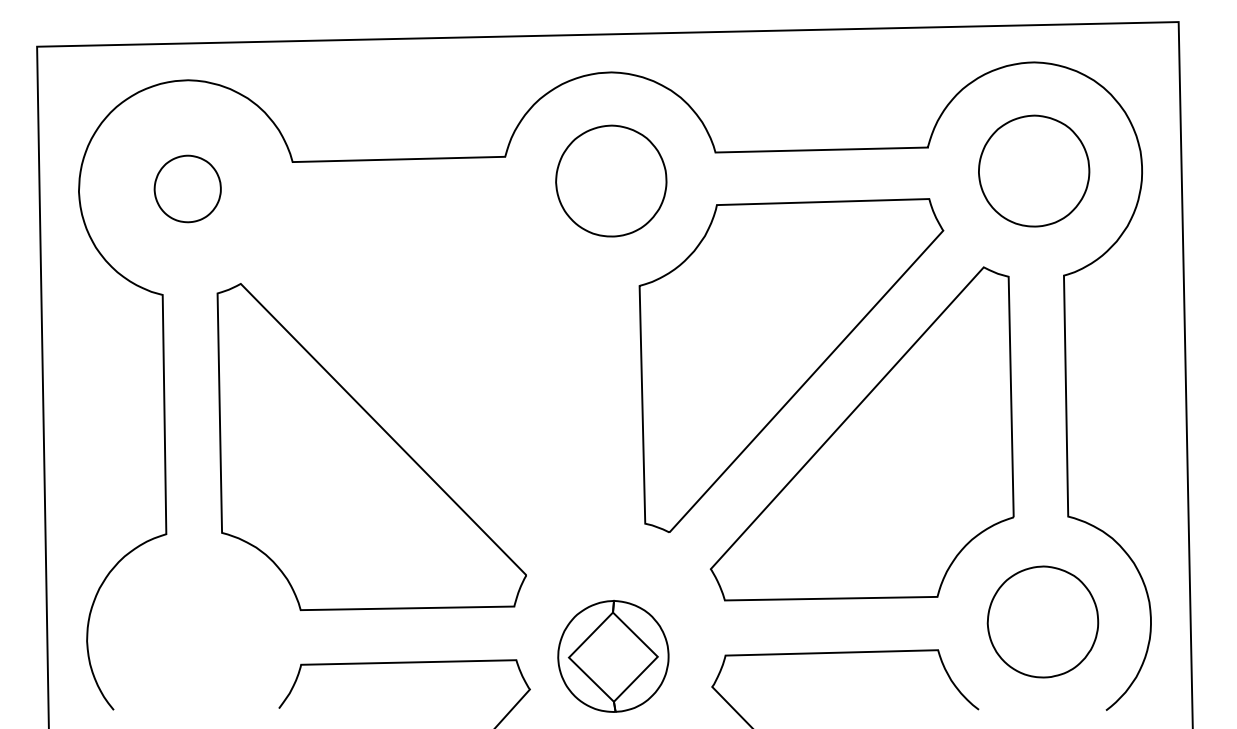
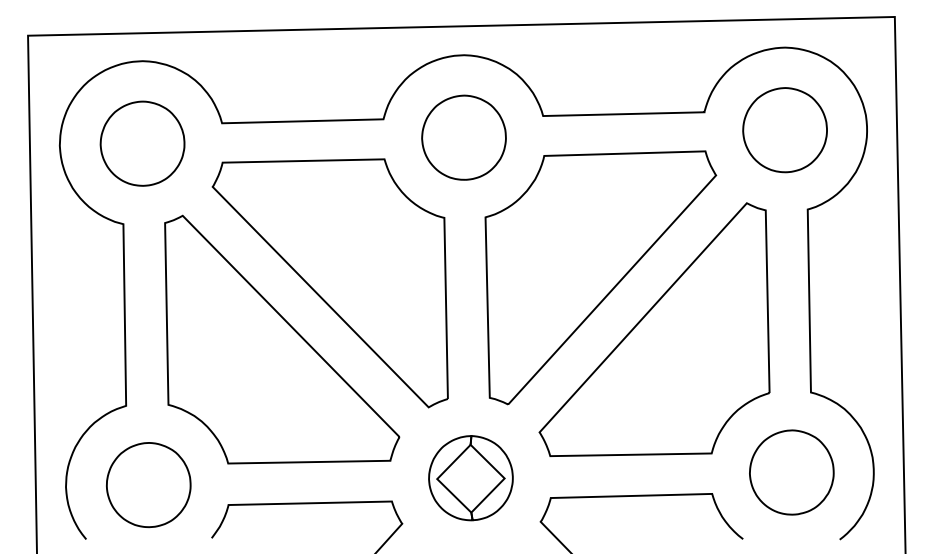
part: (187, 188) -> (142, 143), size x1.67
part: (434, 372) -> (329, 283), added
part: (196, 638) -> (149, 485), added
part: (613, 656) -> (471, 478), moved

